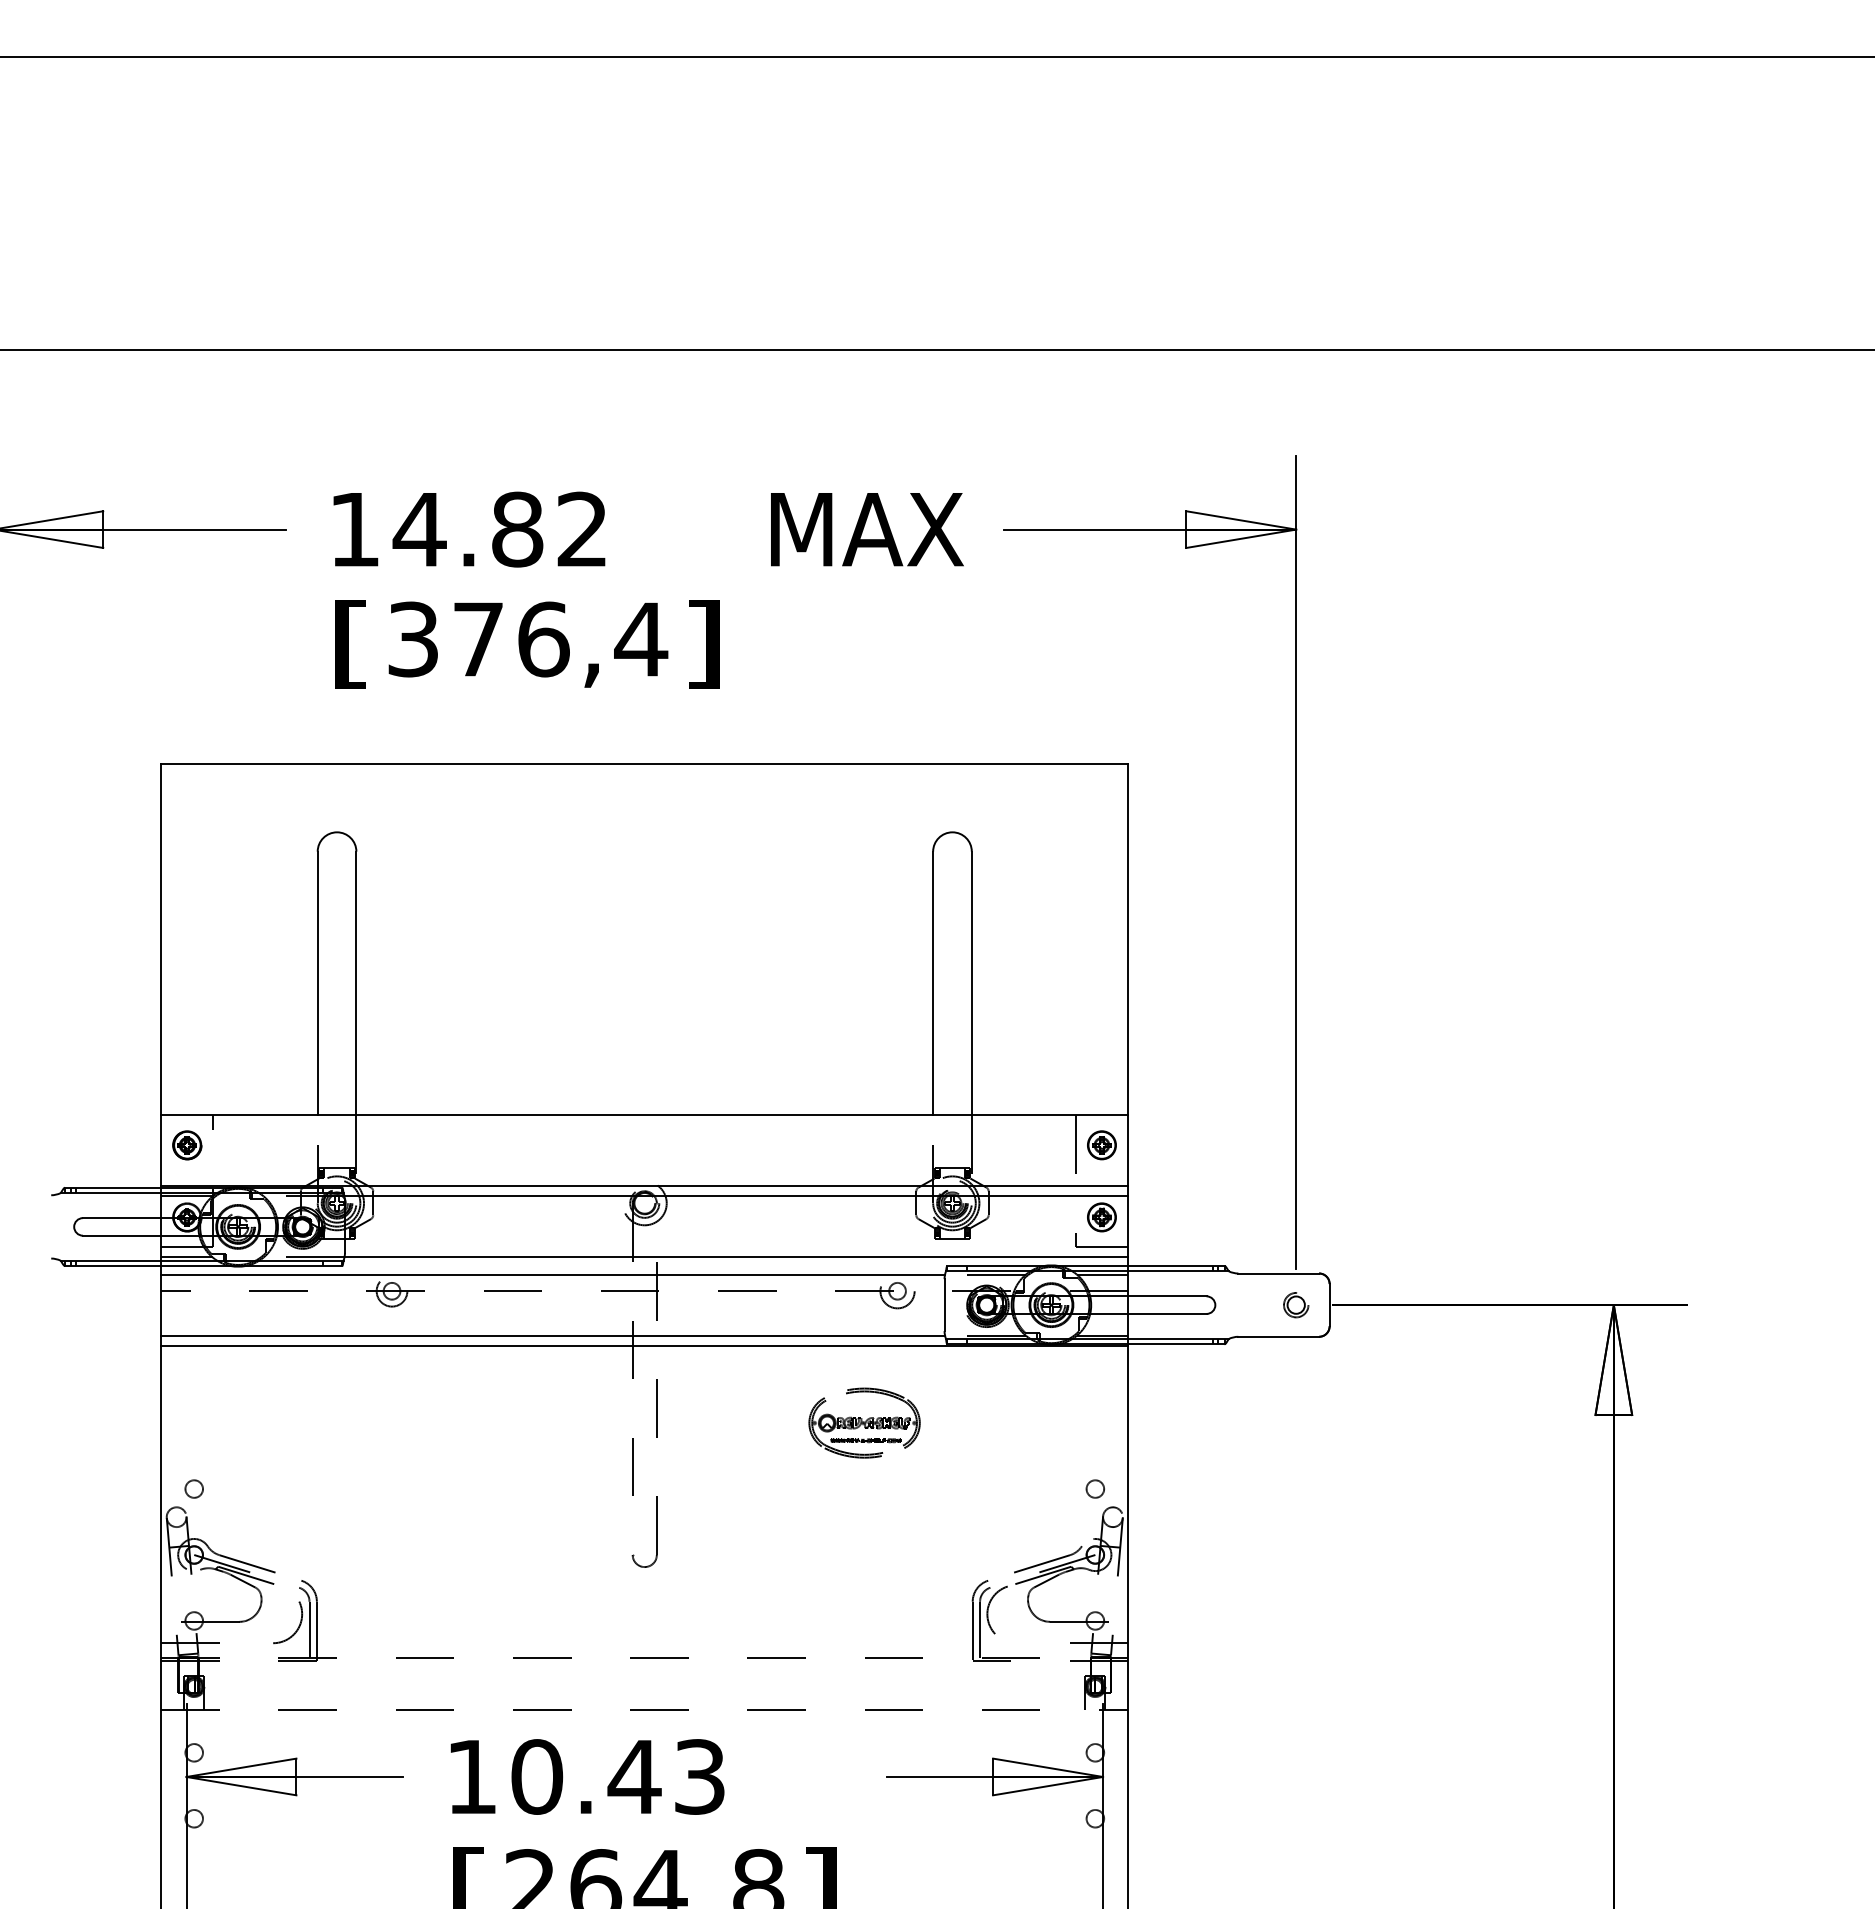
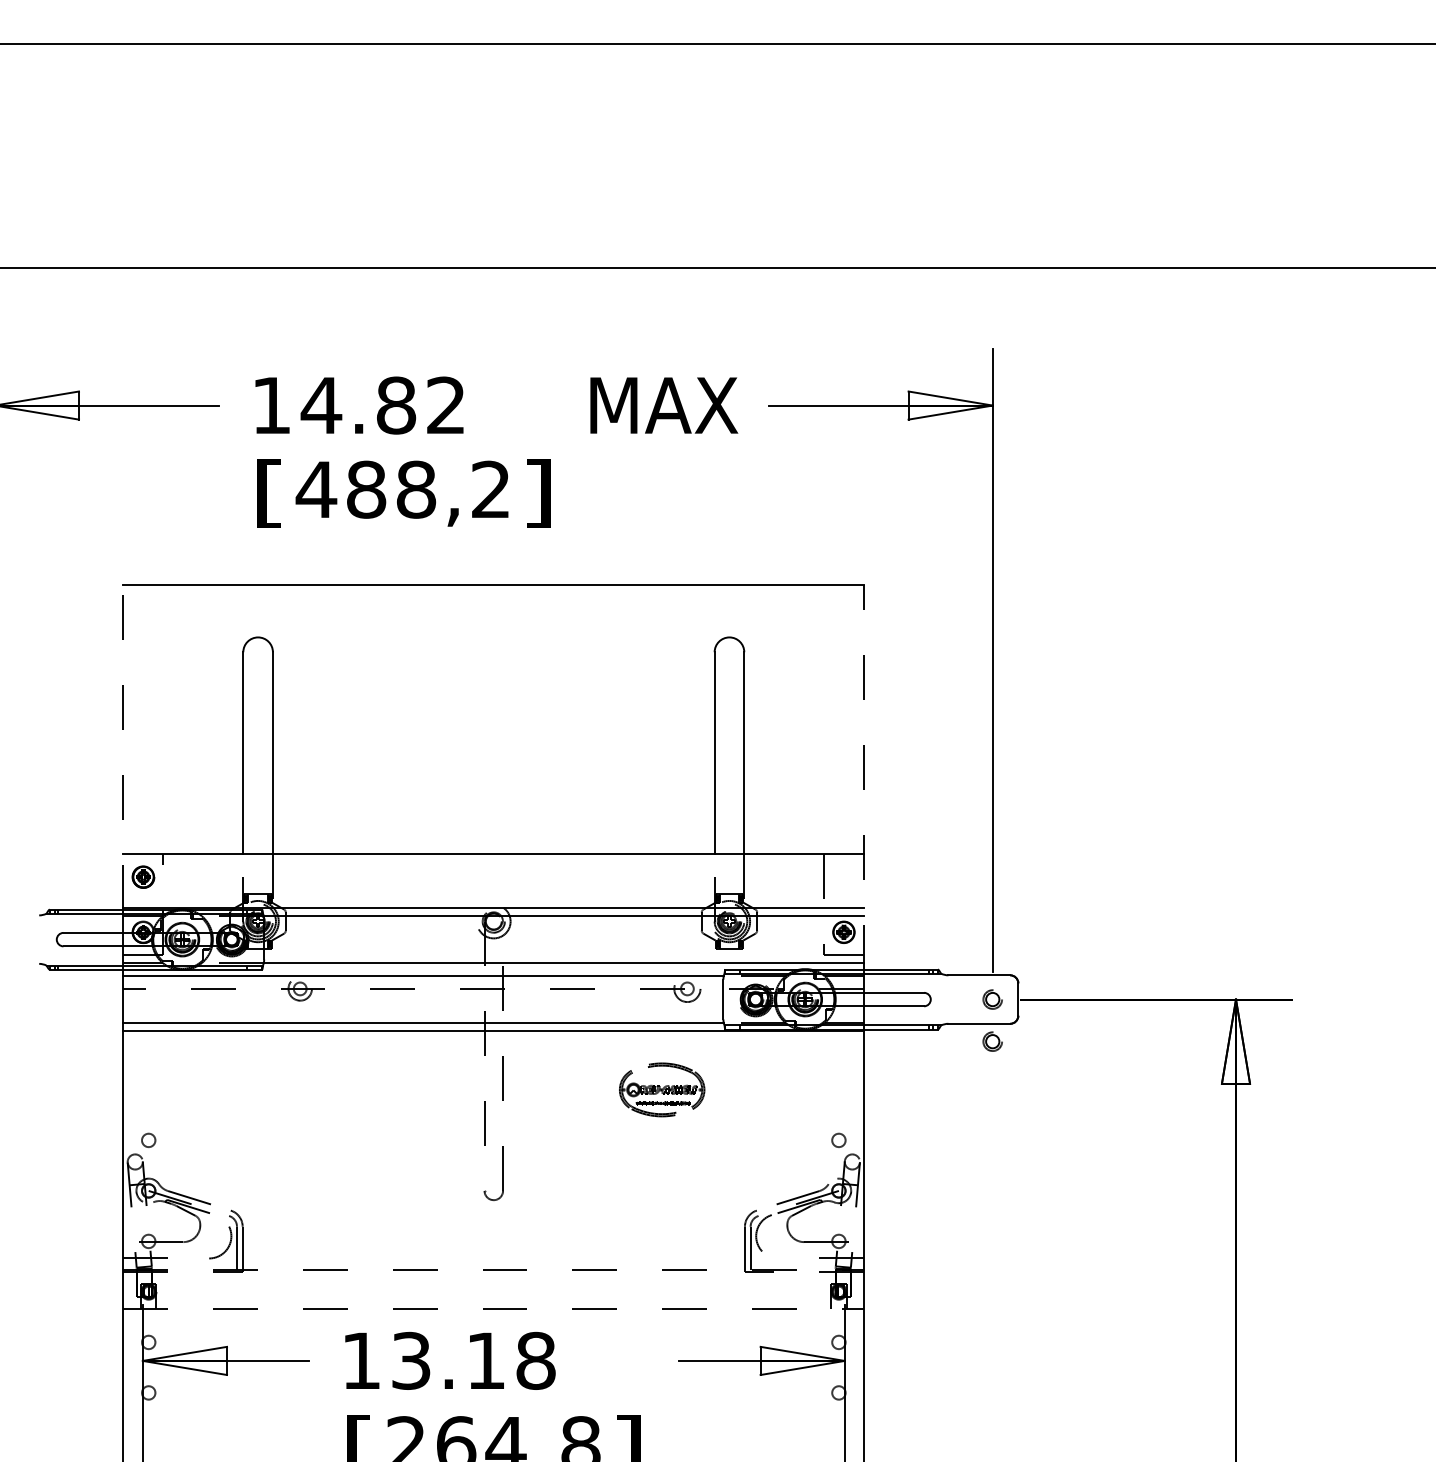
text: (527, 639) -> (403, 489), 376,4 -> 488,2
line: (161, 975) -> (123, 747), solid -> dashed
line: (1128, 1014) -> (864, 776), solid -> dashed
part: (1101, 1145) -> (843, 877), removed
part: (1296, 1360) -> (992, 1041), added
text: (618, 1776) -> (473, 1360), 10.43 -> 13.18

